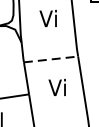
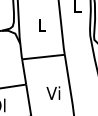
text: (48, 18) -> (41, 24), Vi -> L
line: (51, 59) -> (43, 57), dashed -> solid
text: (57, 86) -> (53, 92), moved

